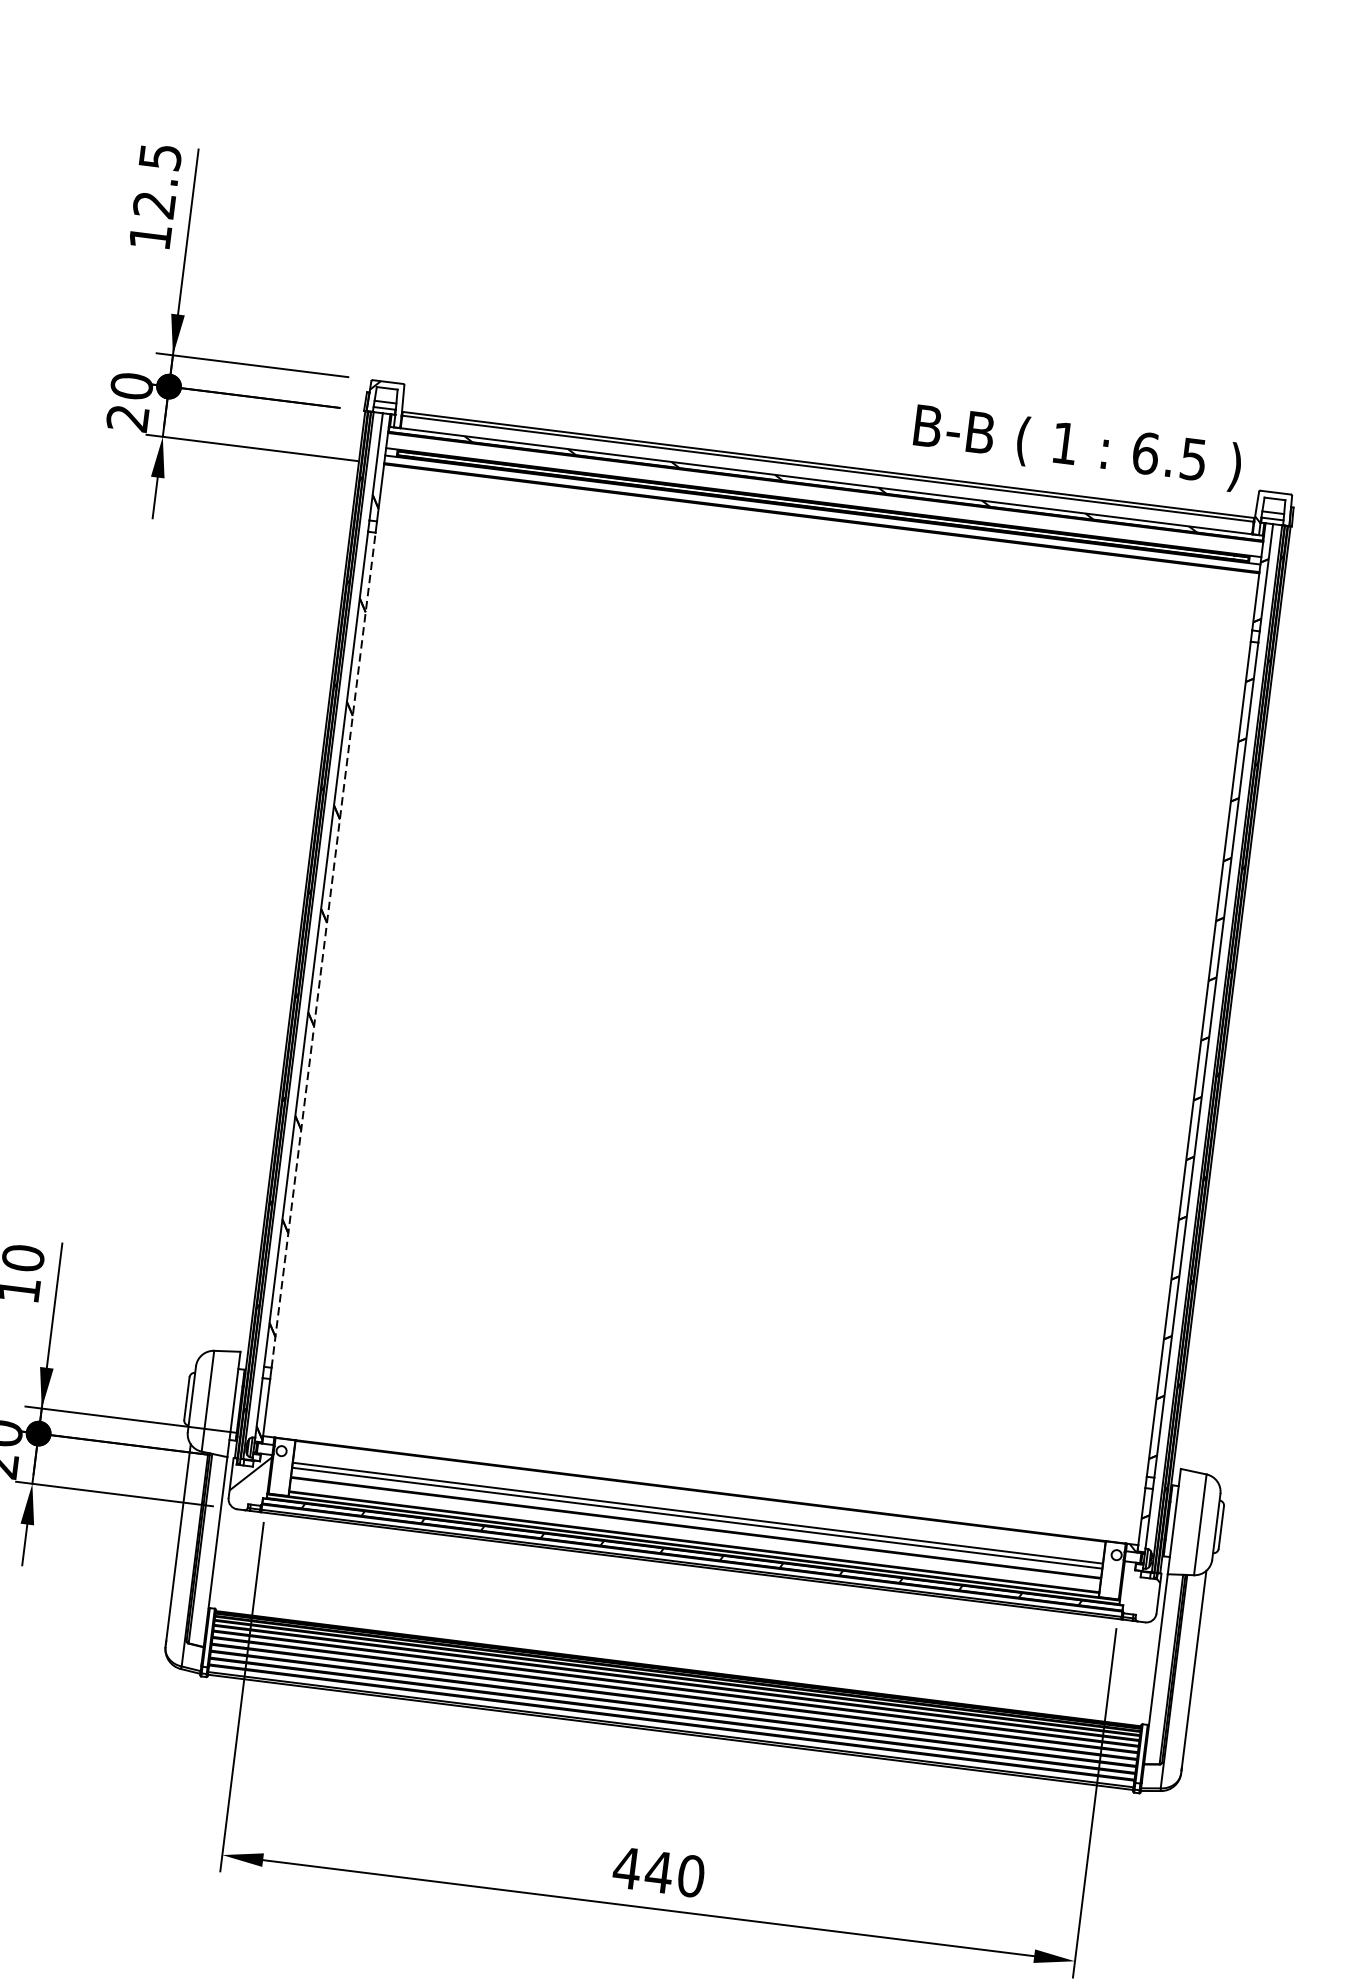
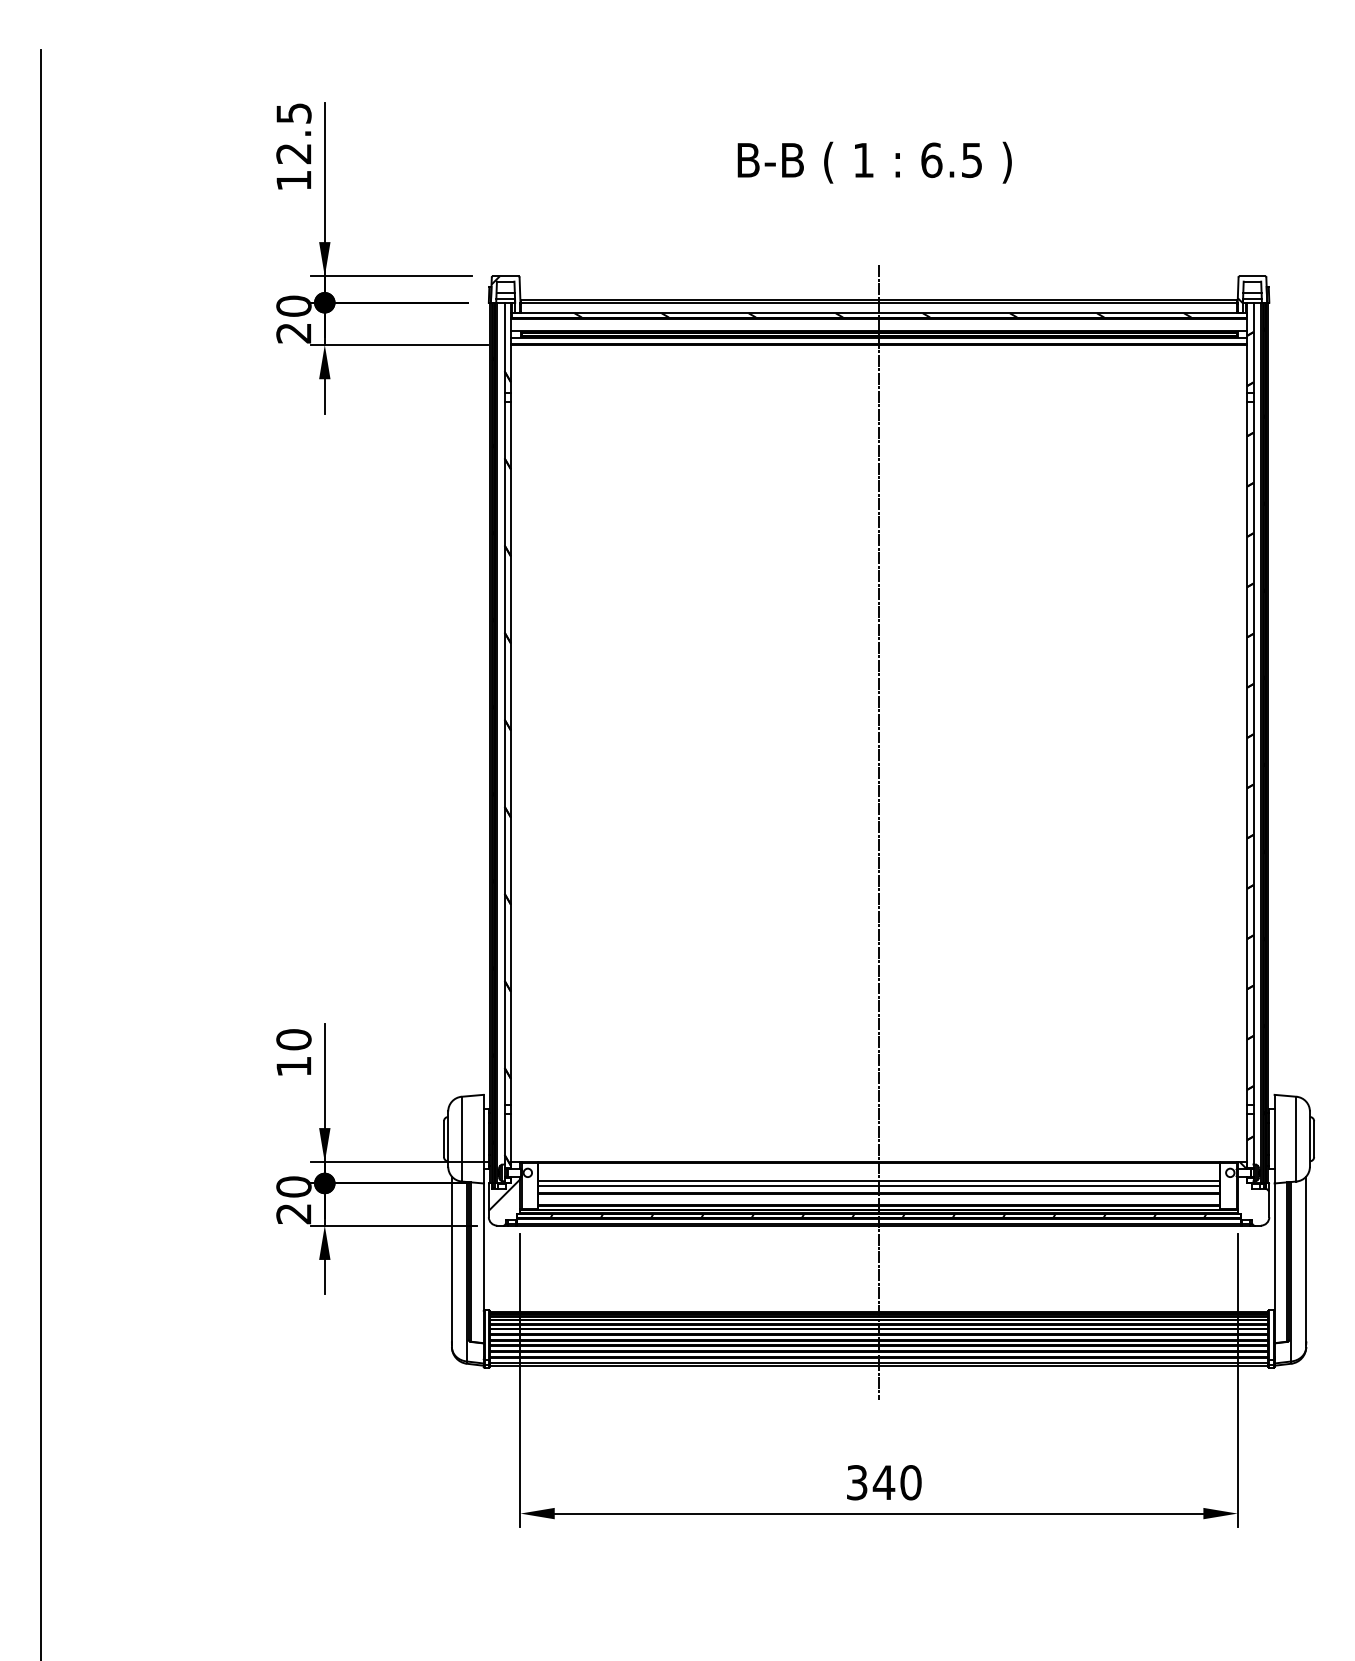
text: (1077, 447) -> (874, 162), moved
line: (323, 949) -> (510, 753), dashed -> solid
line: (750, 1098) -> (879, 832), added
text: (626, 1867) -> (856, 1482), 440 -> 340

